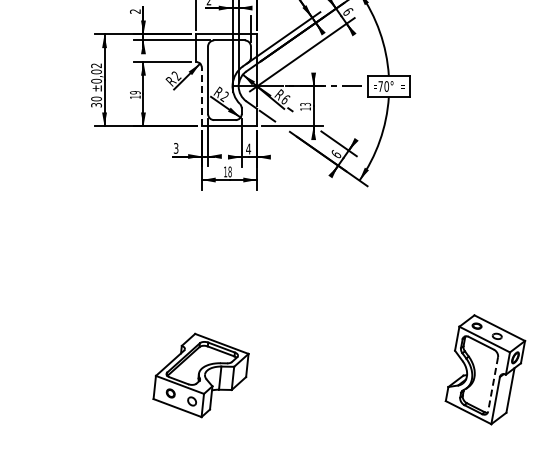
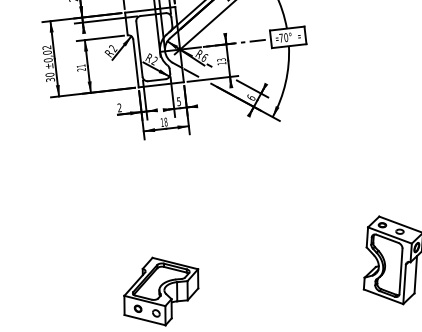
text: (135, 94) -> (81, 67), 19 -> 21
line: (201, 96) -> (135, 63), dashed -> solid
text: (175, 148) -> (119, 108), 3 -> 2
text: (248, 148) -> (178, 101), 4 -> 5
line: (493, 384) -> (401, 271), dashed -> solid

